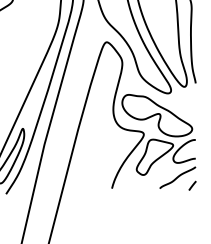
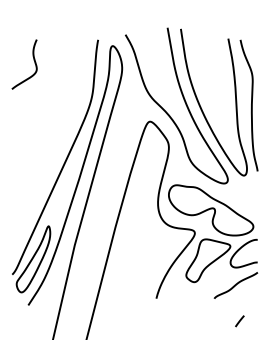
line: (192, 186) -> (239, 321), moved

